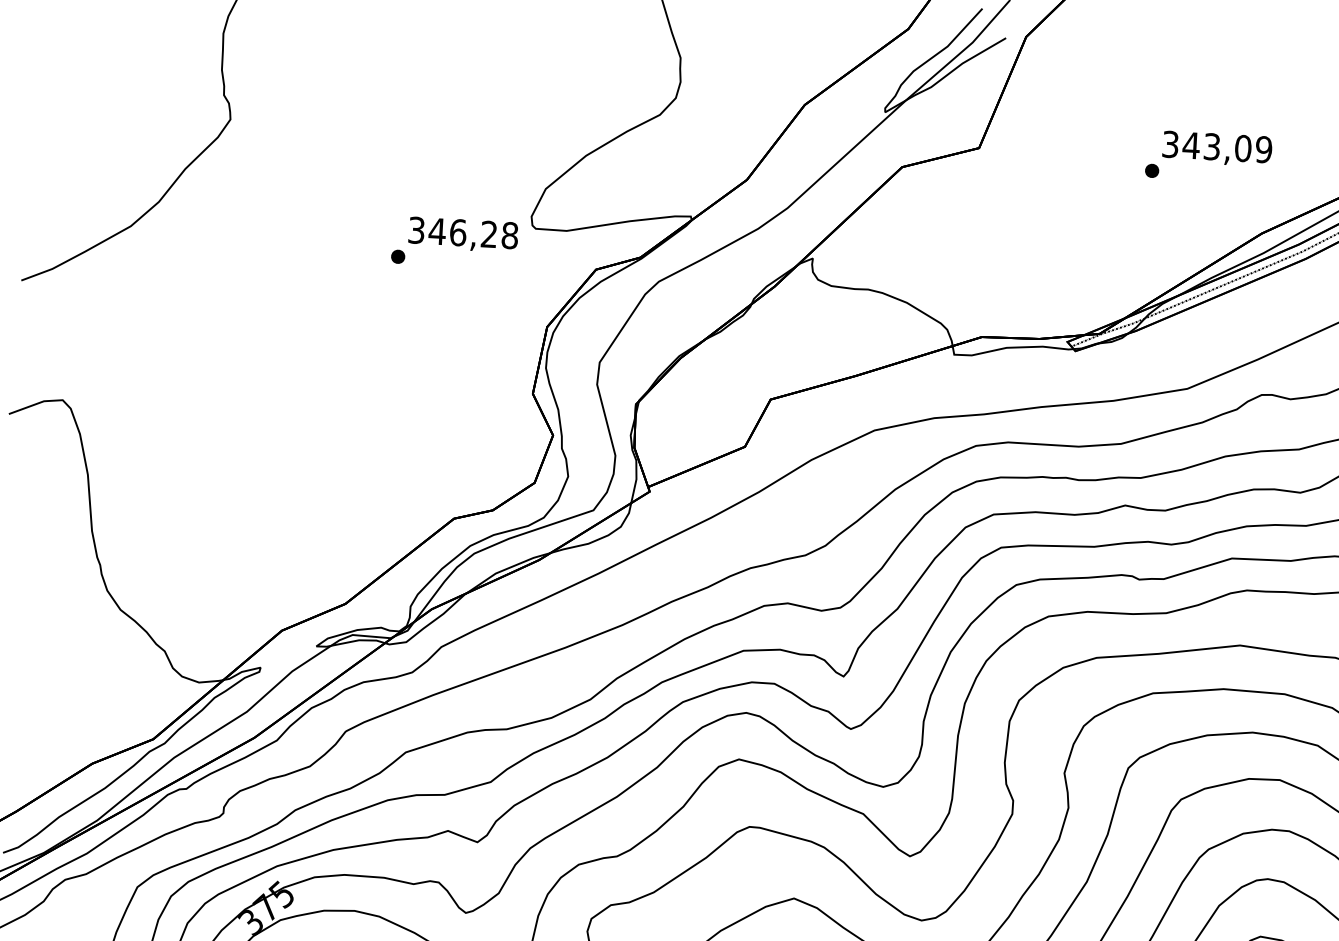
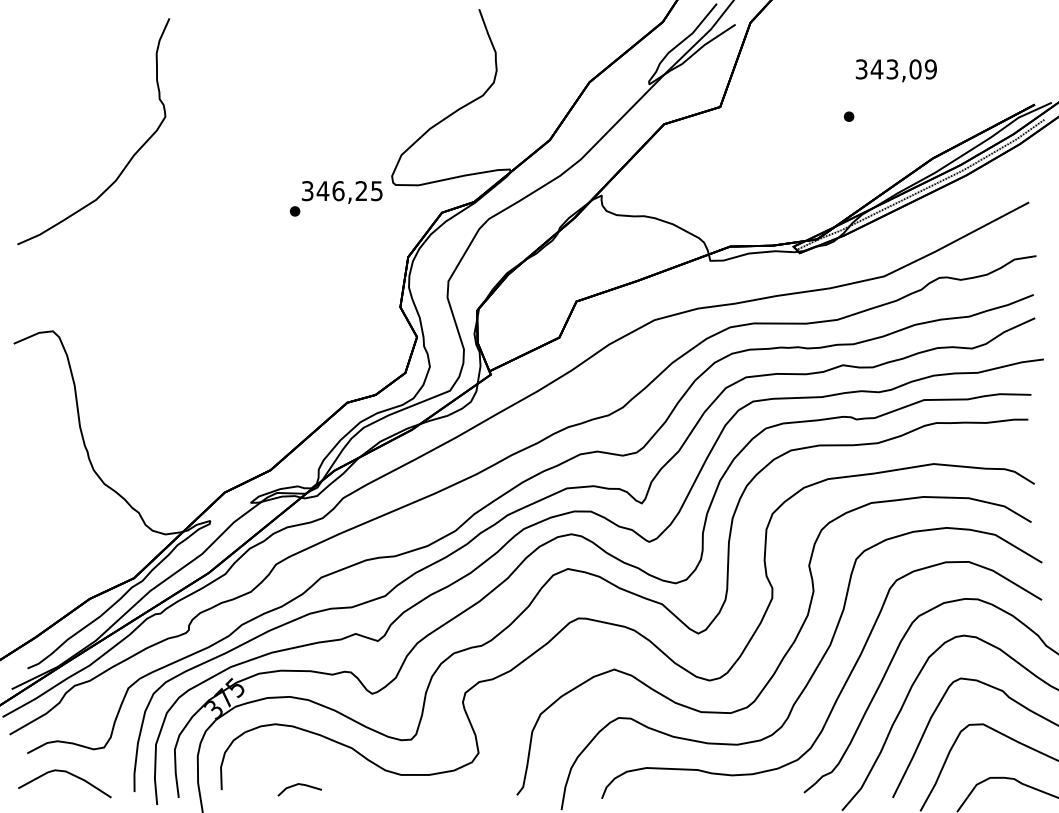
text: (1216, 148) -> (895, 70), moved
text: (509, 236) -> (376, 191), 346,28 -> 346,25

